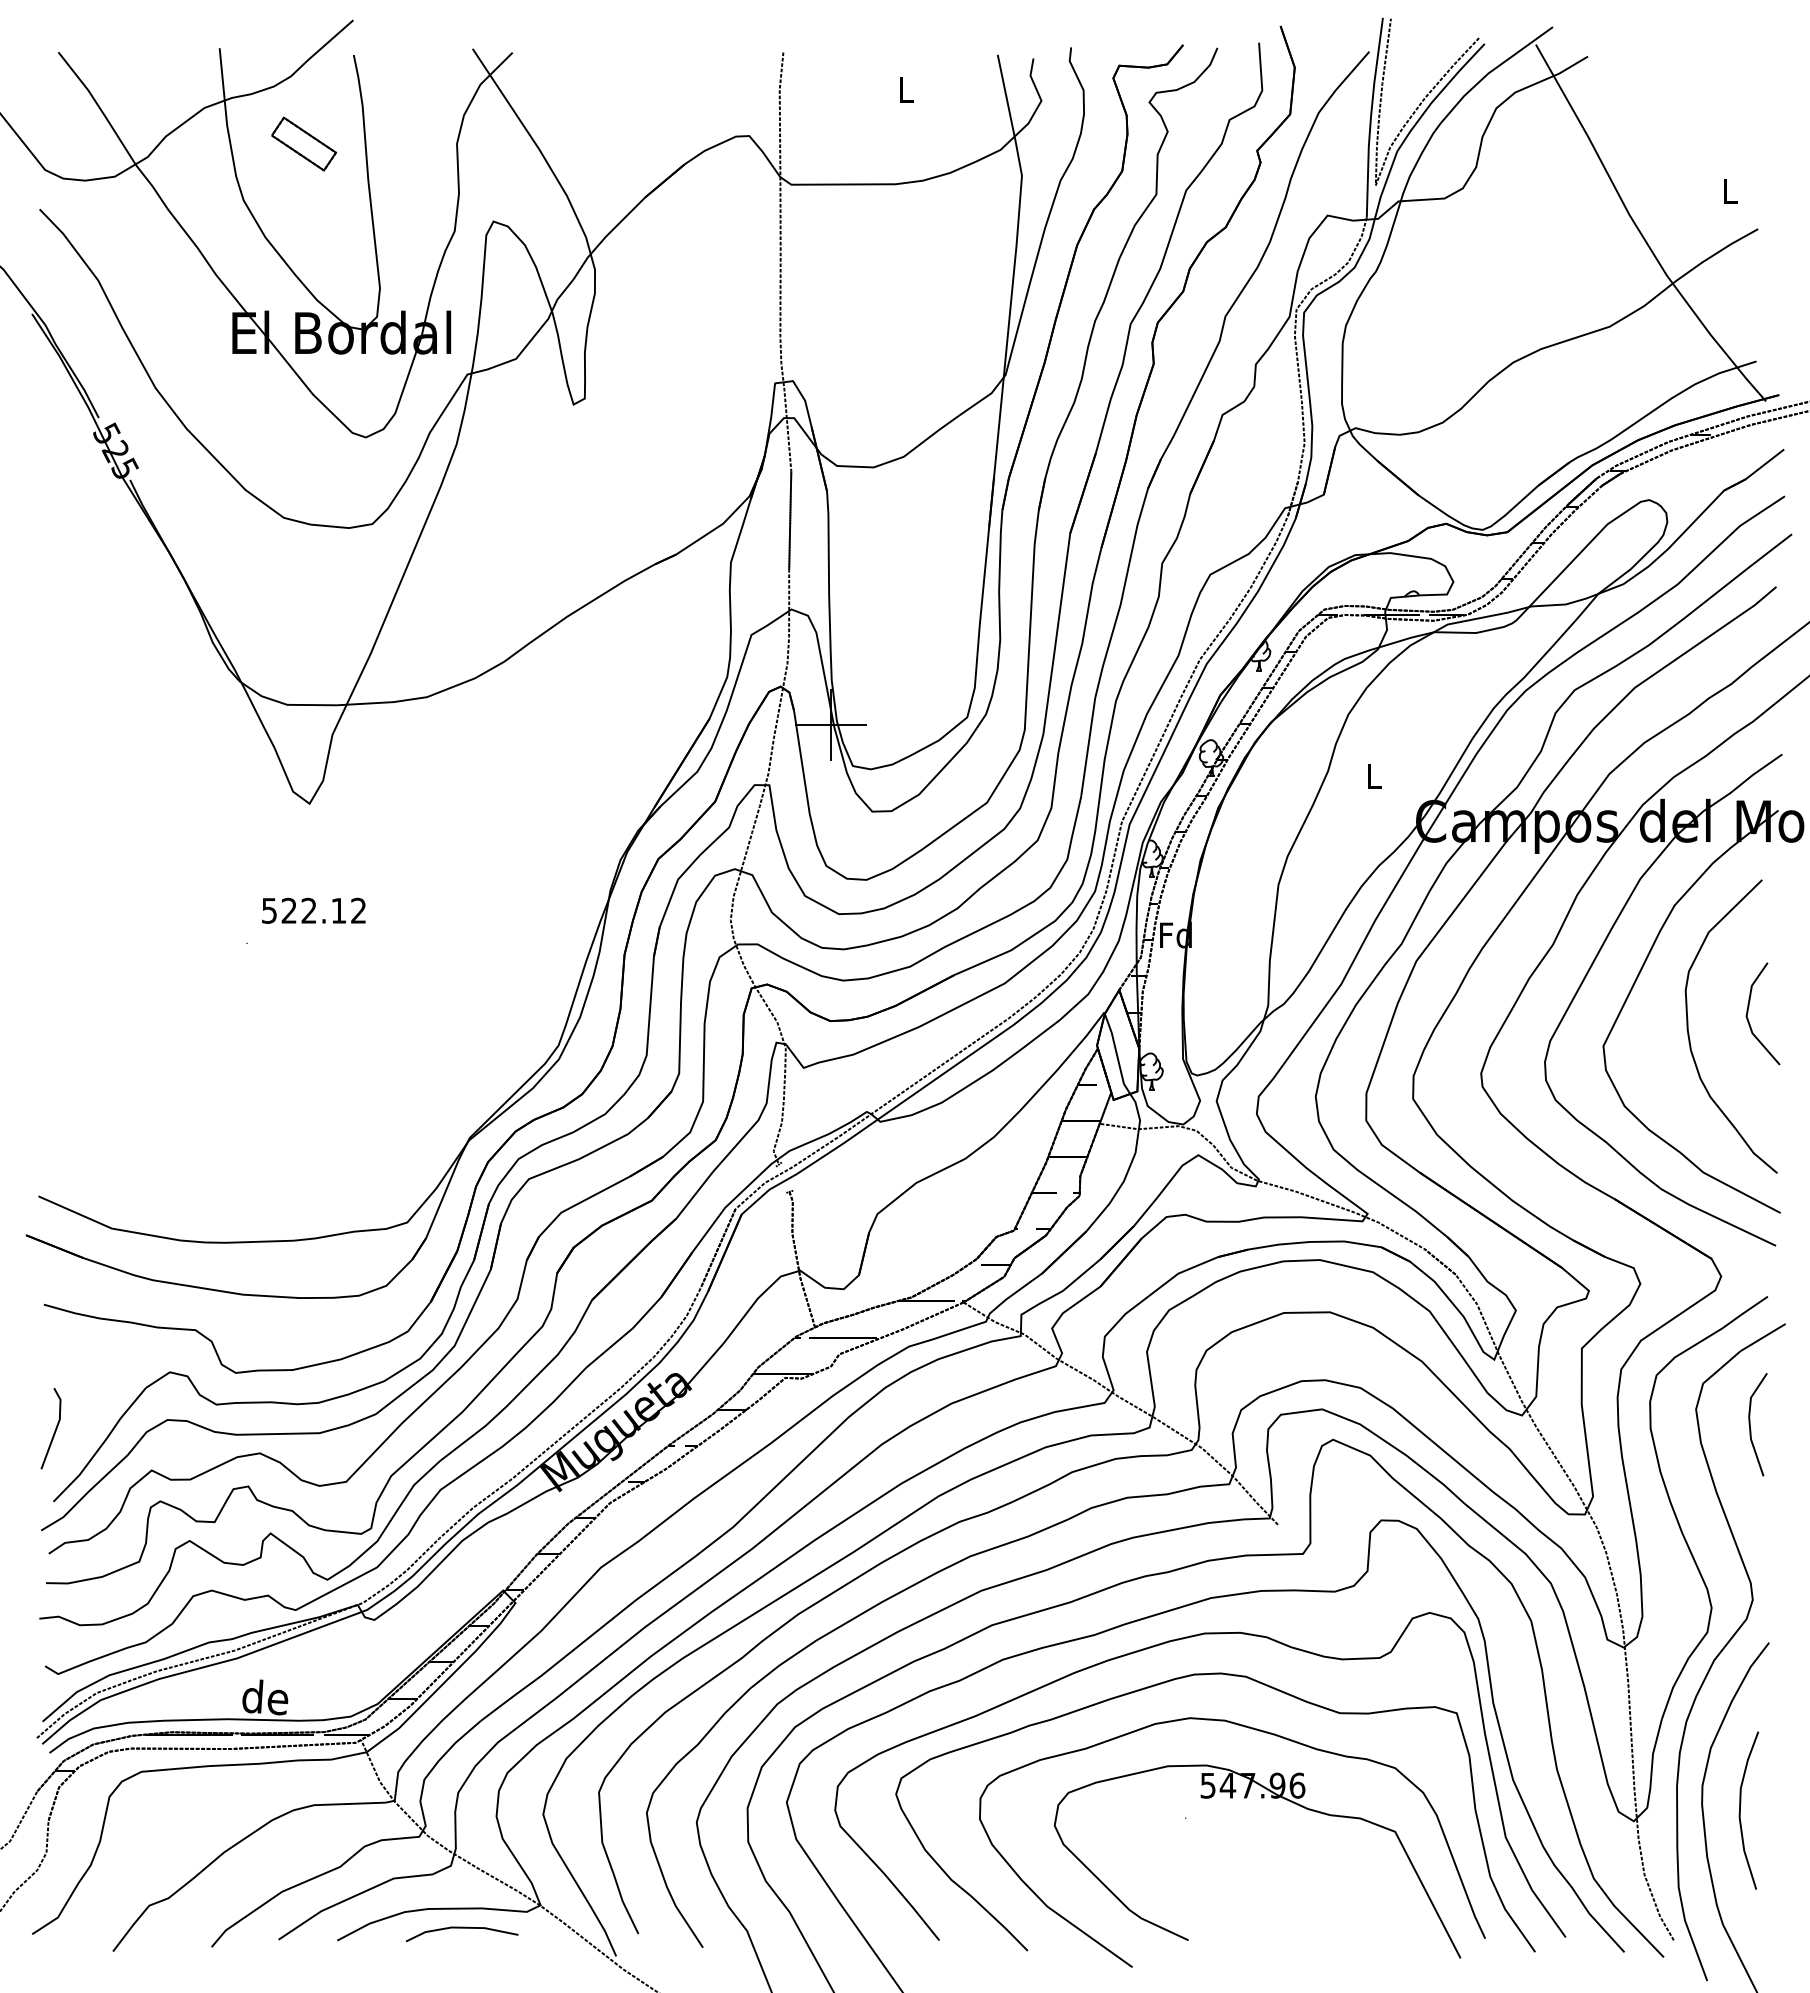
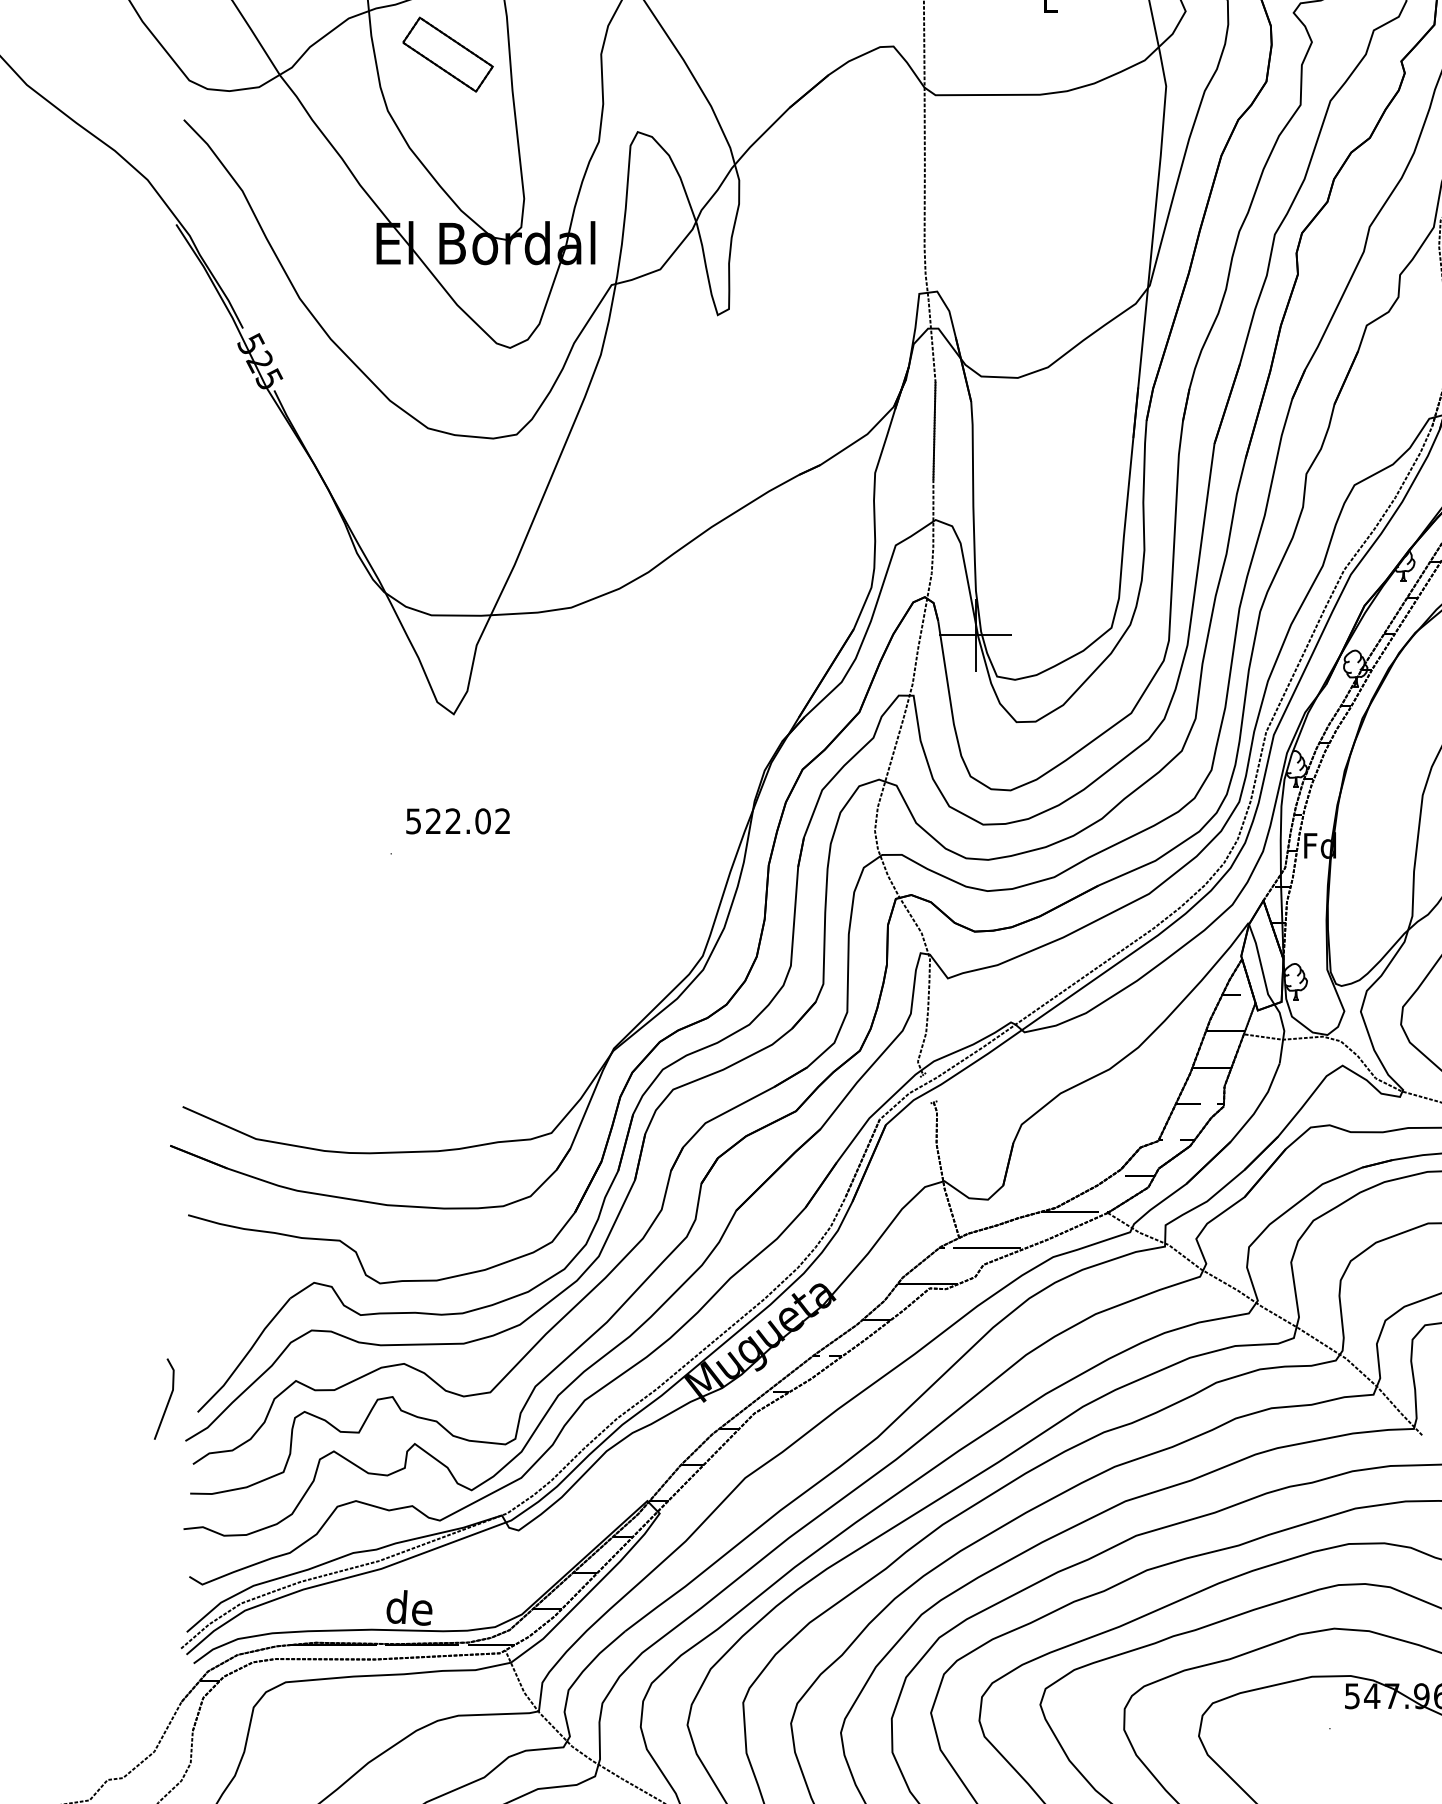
part: (304, 143) -> (448, 54), size x1.4
text: (338, 910) -> (482, 821), 522.12 -> 522.02
line: (54, 1430) -> (167, 1401), moved

